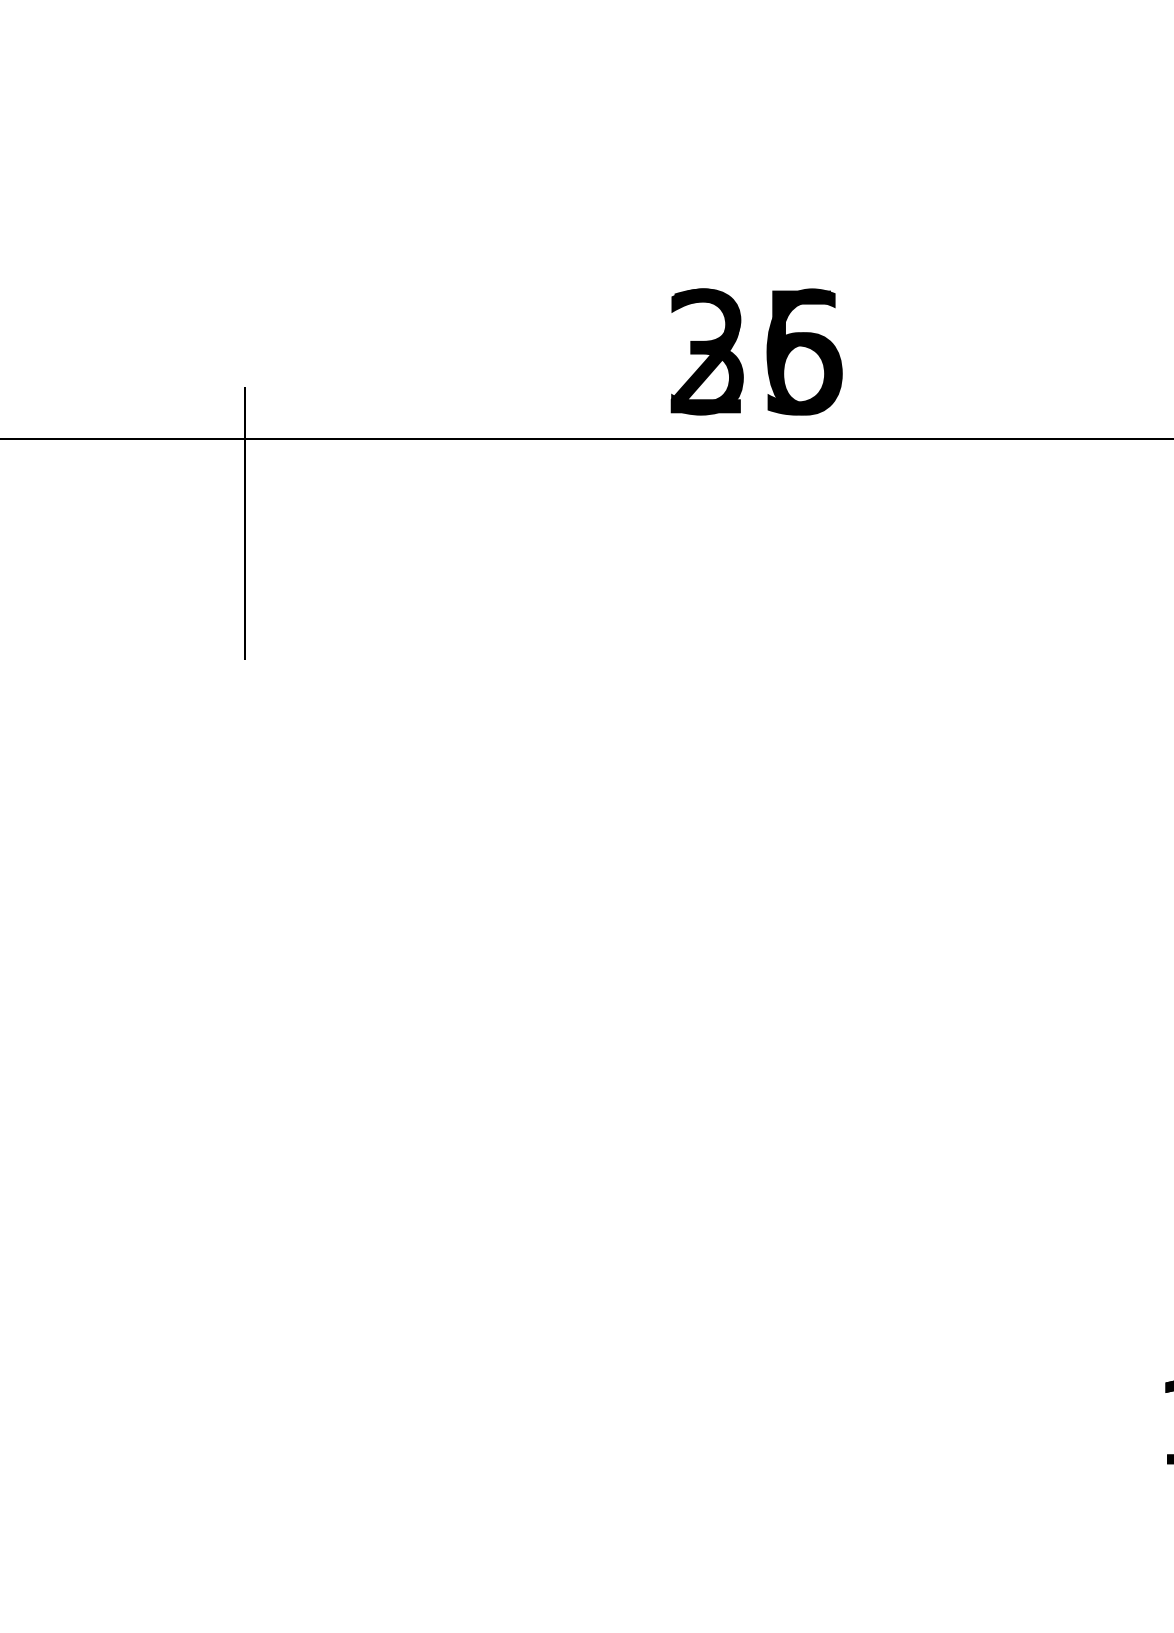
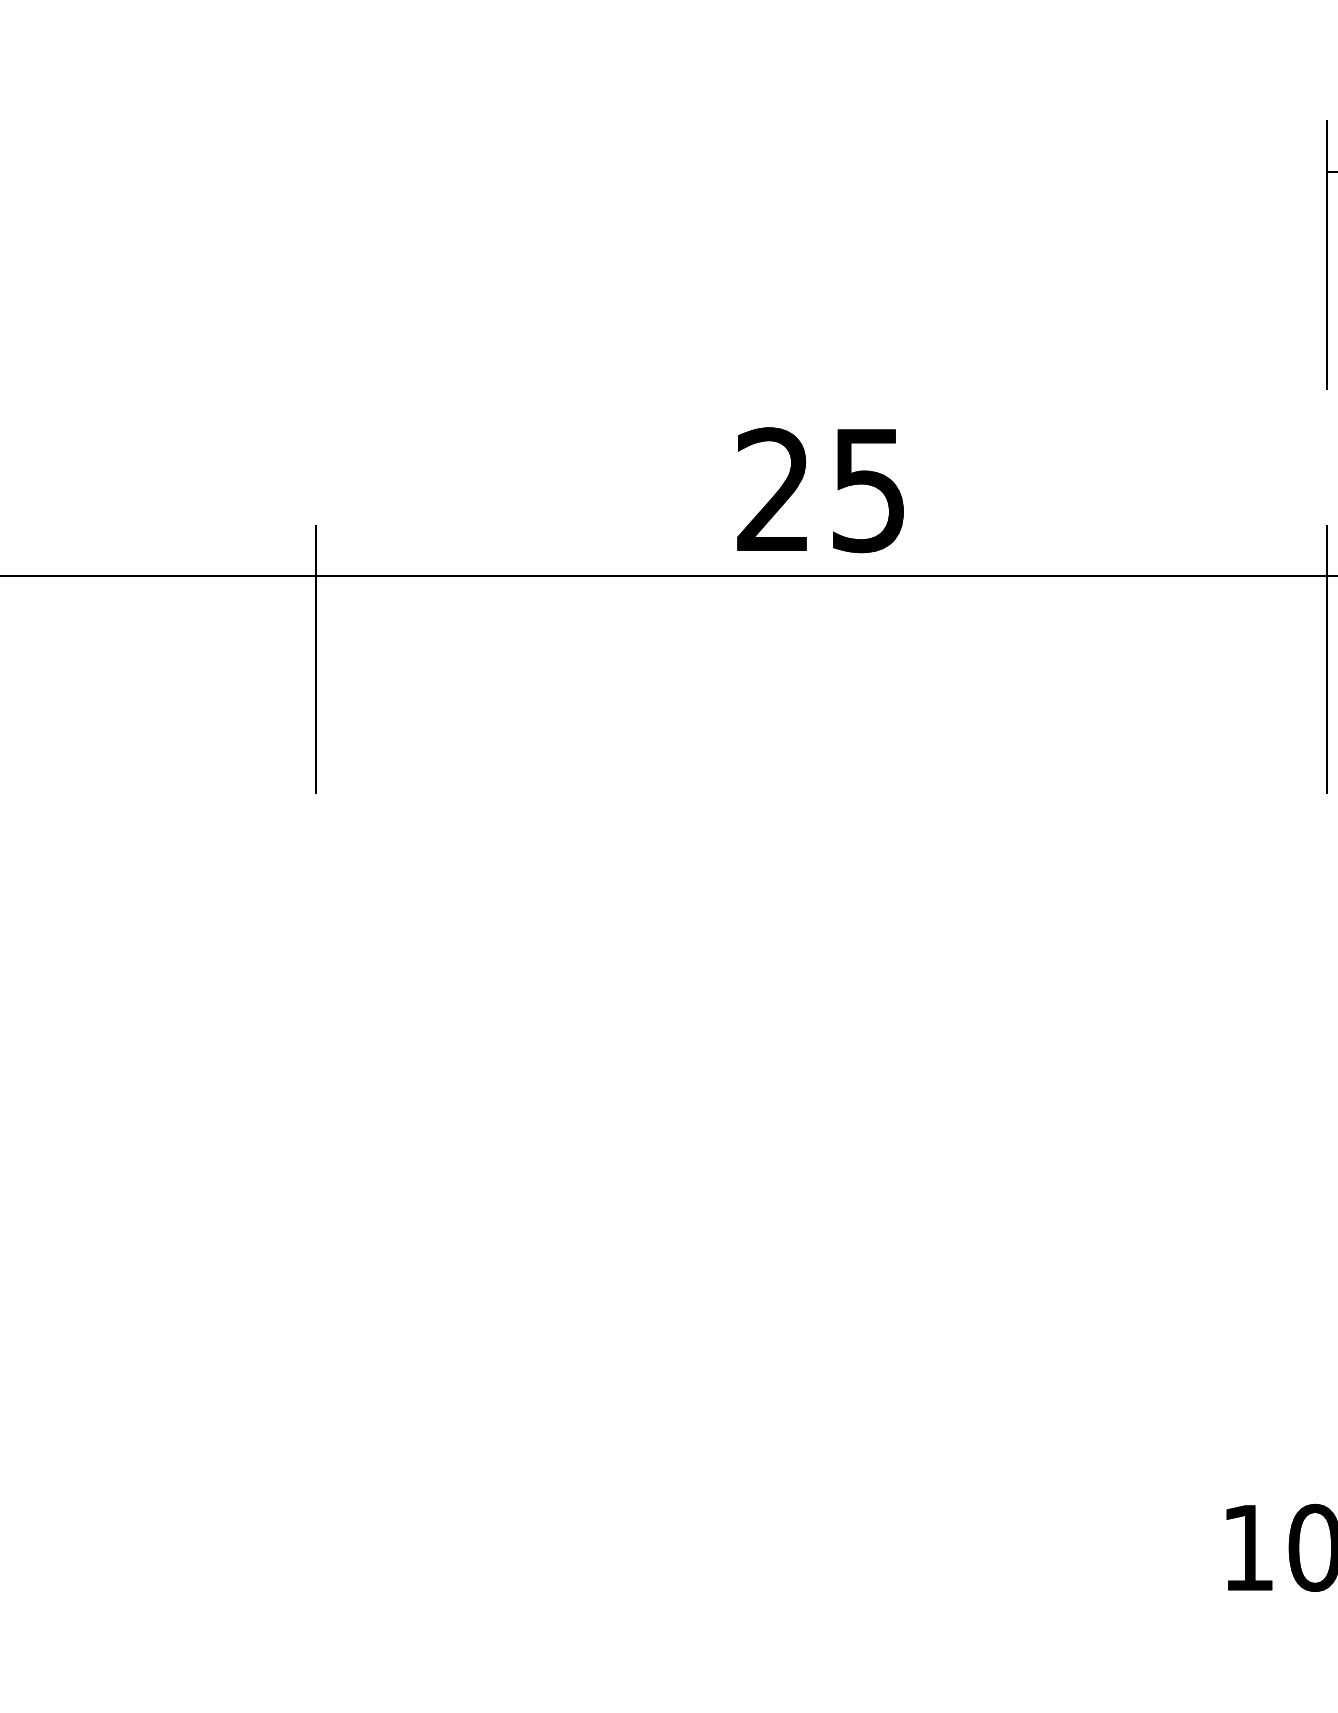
text: (756, 352) -> (822, 490), 36 -> 25

